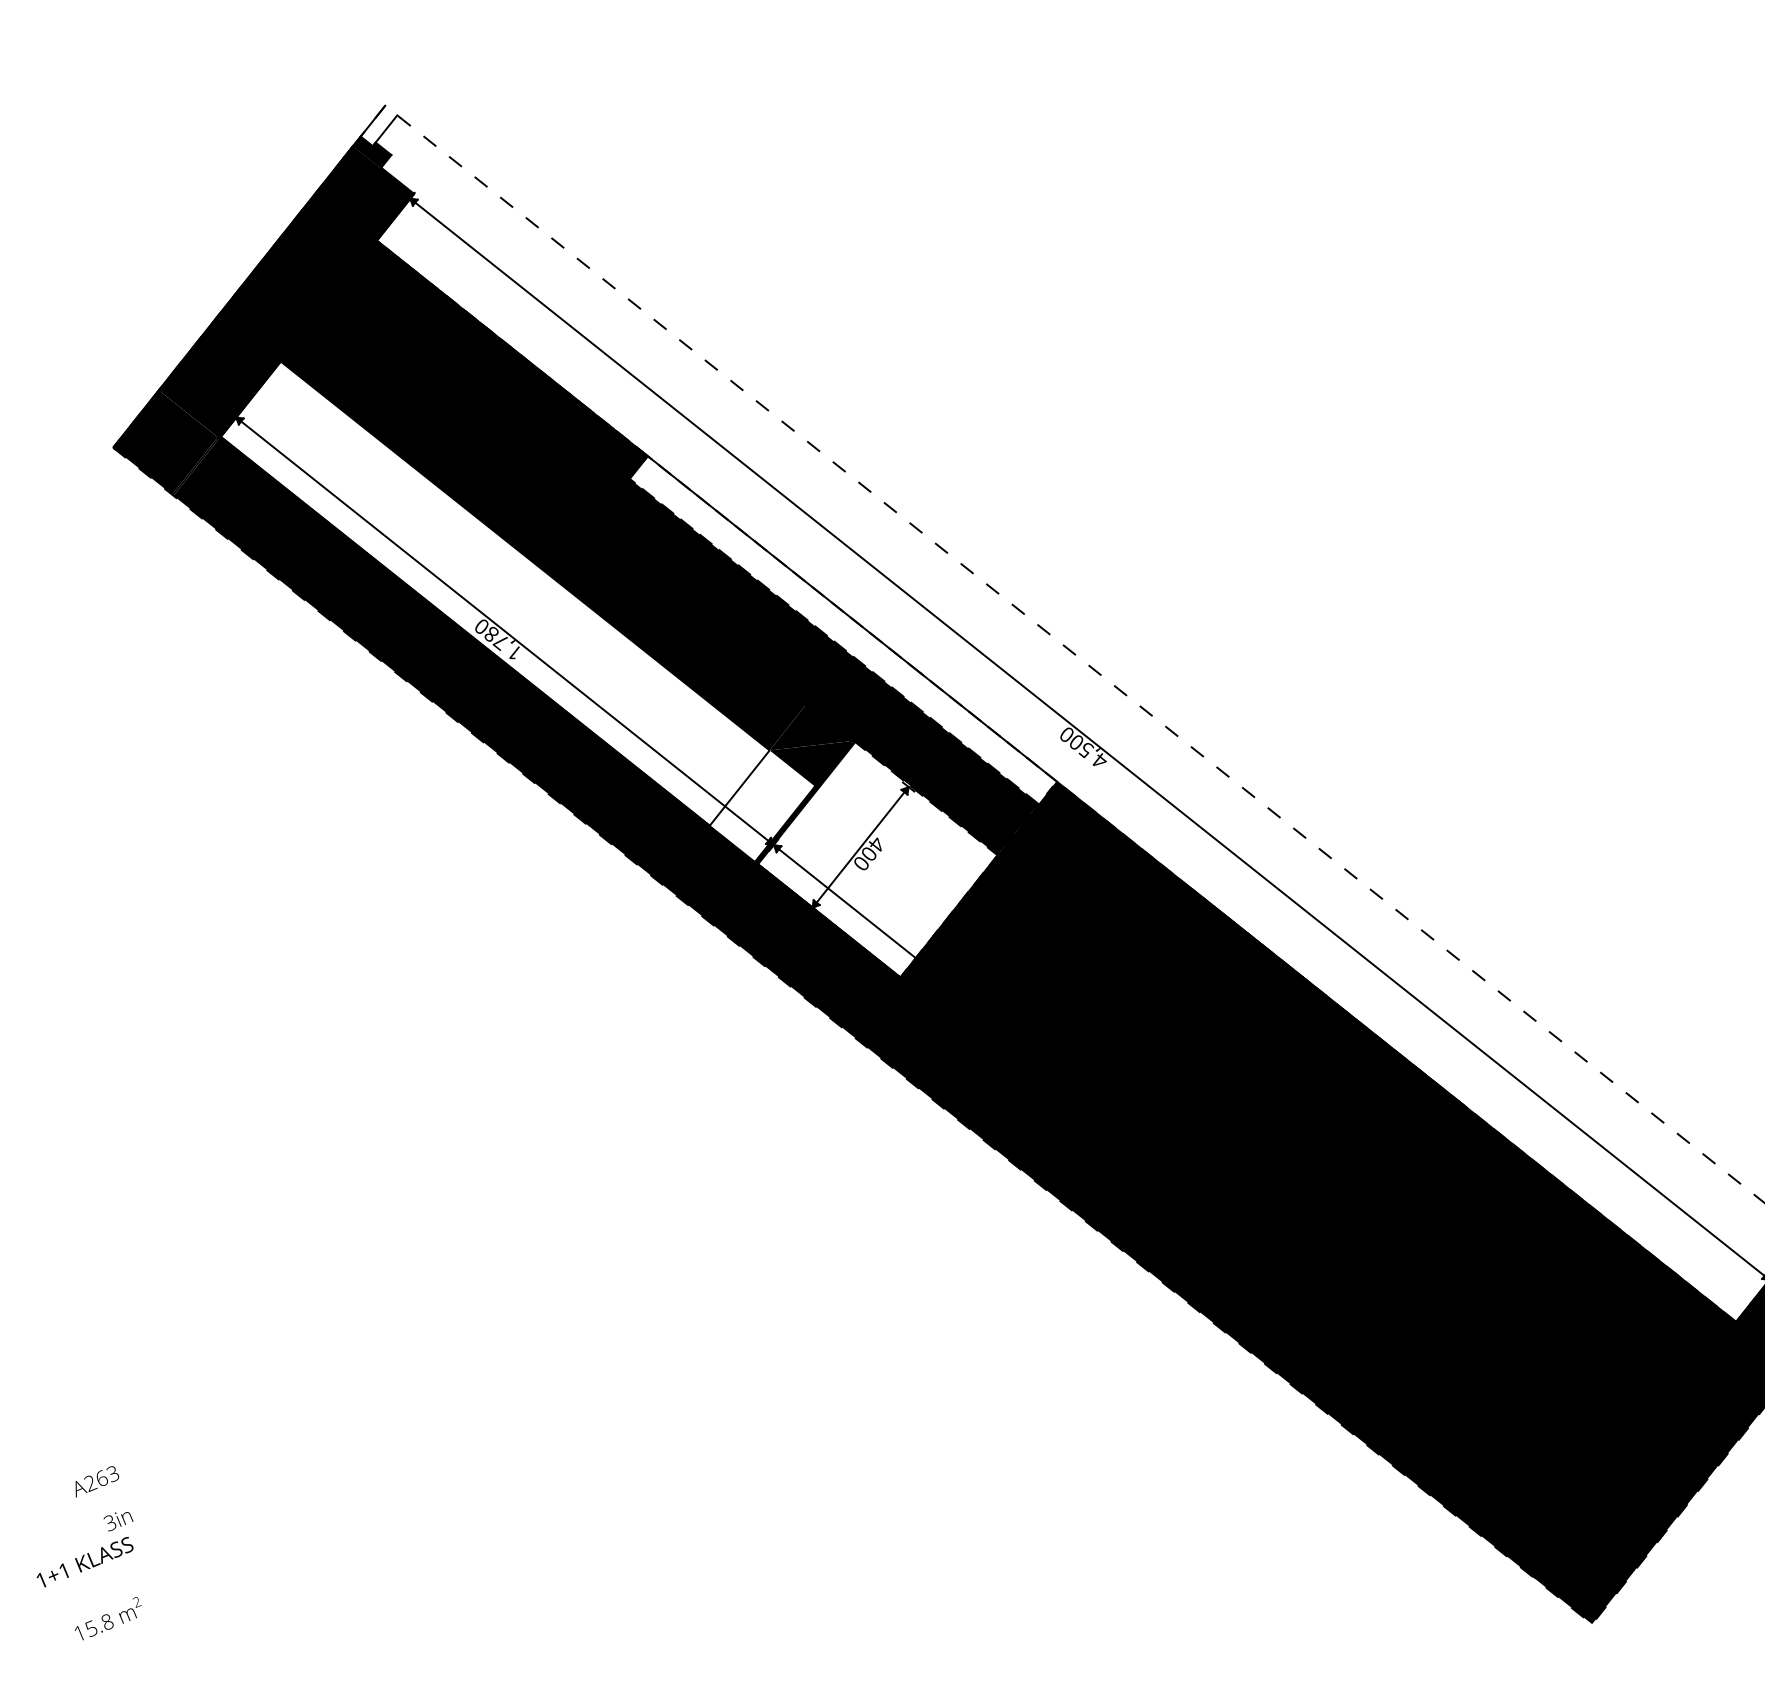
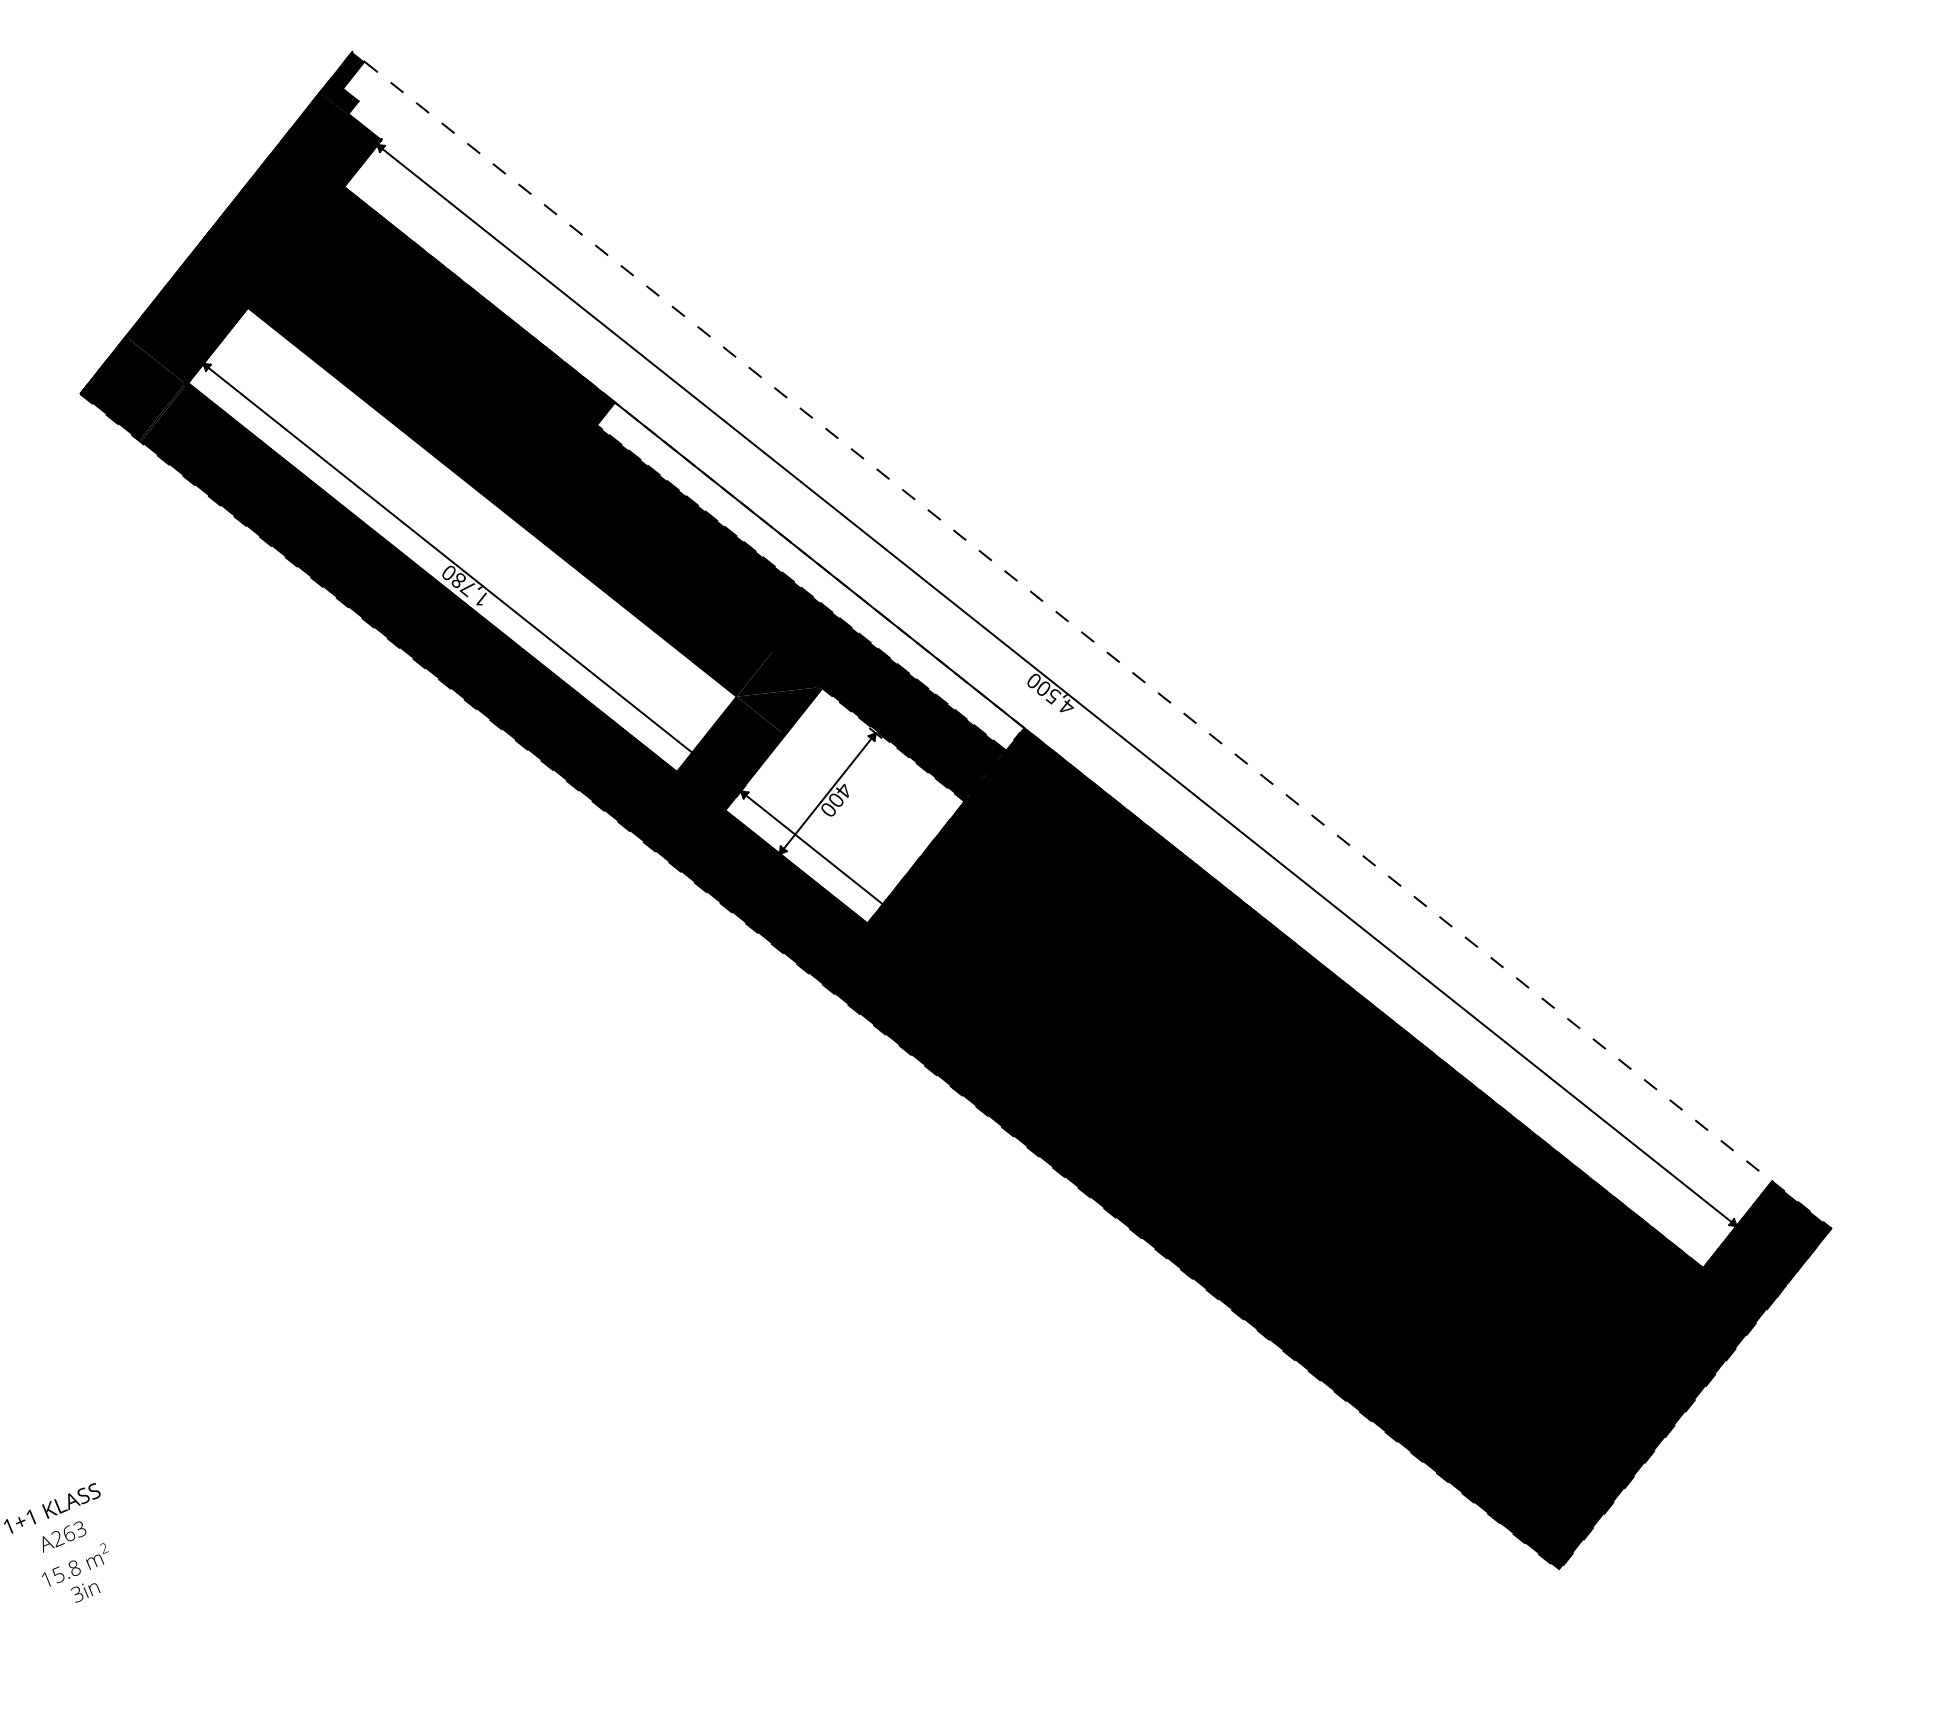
fill: (378, 126) -> (345, 72), added
fill: (762, 805) -> (729, 751), added
text: (97, 1481) -> (64, 1536), moved
text: (118, 1521) -> (85, 1592), moved

